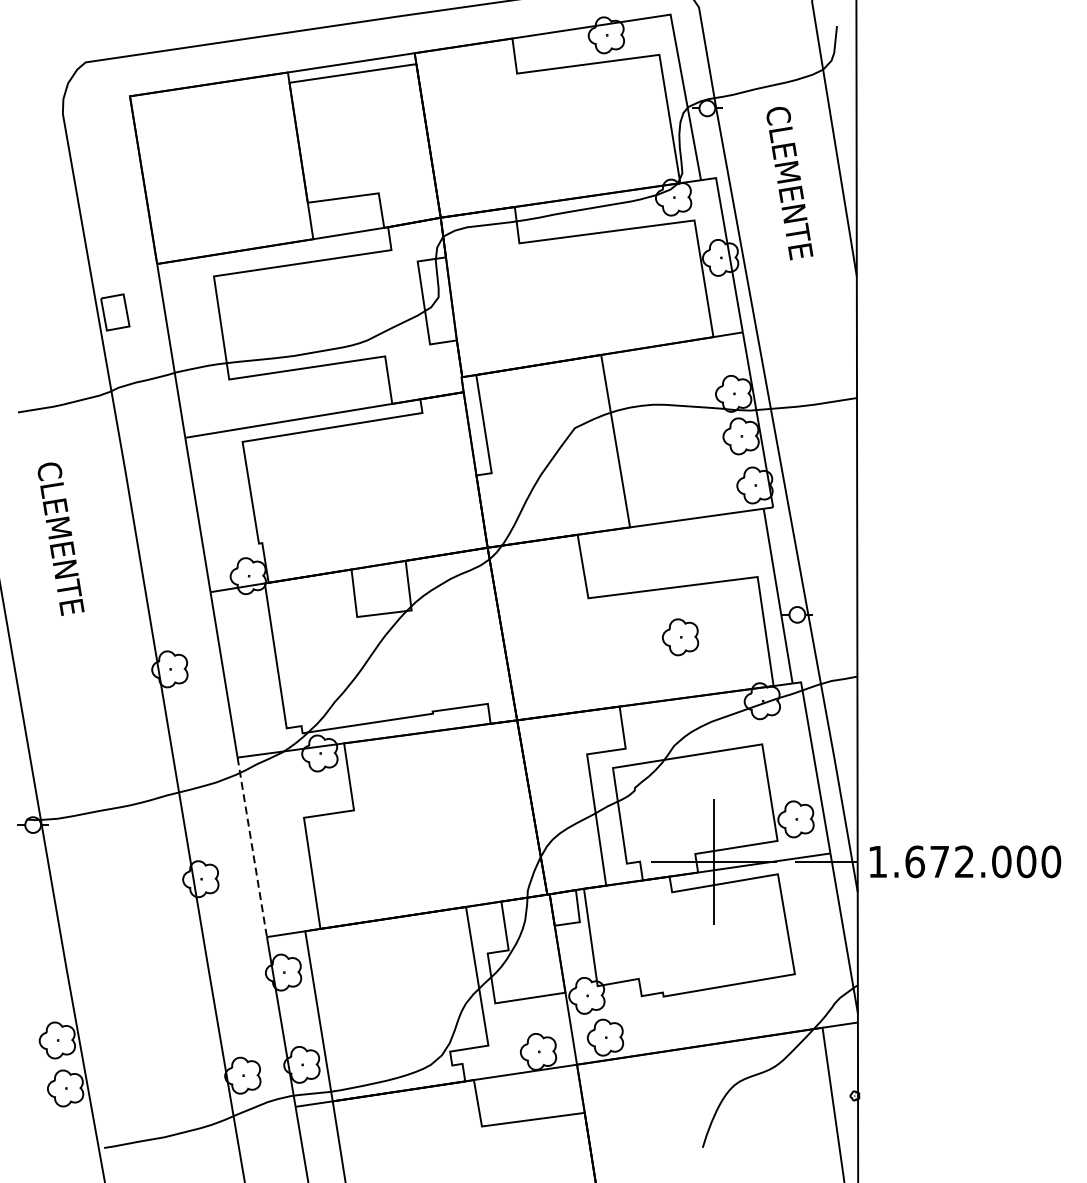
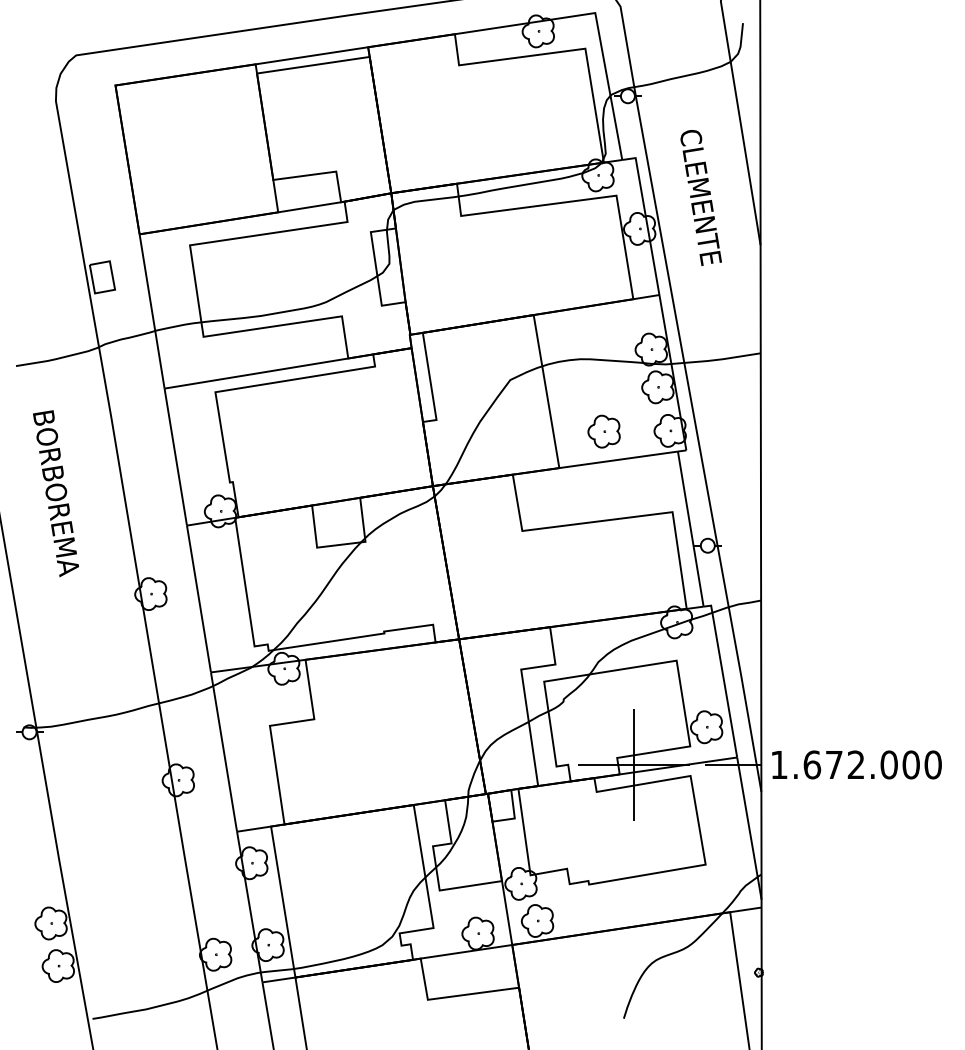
text: (789, 183) -> (700, 197), moved
text: (63, 556) -> (56, 493), CLEMENTE -> BORBOREMA
part: (679, 637) -> (603, 431), moved
line: (252, 848) -> (224, 753), dashed -> solid

